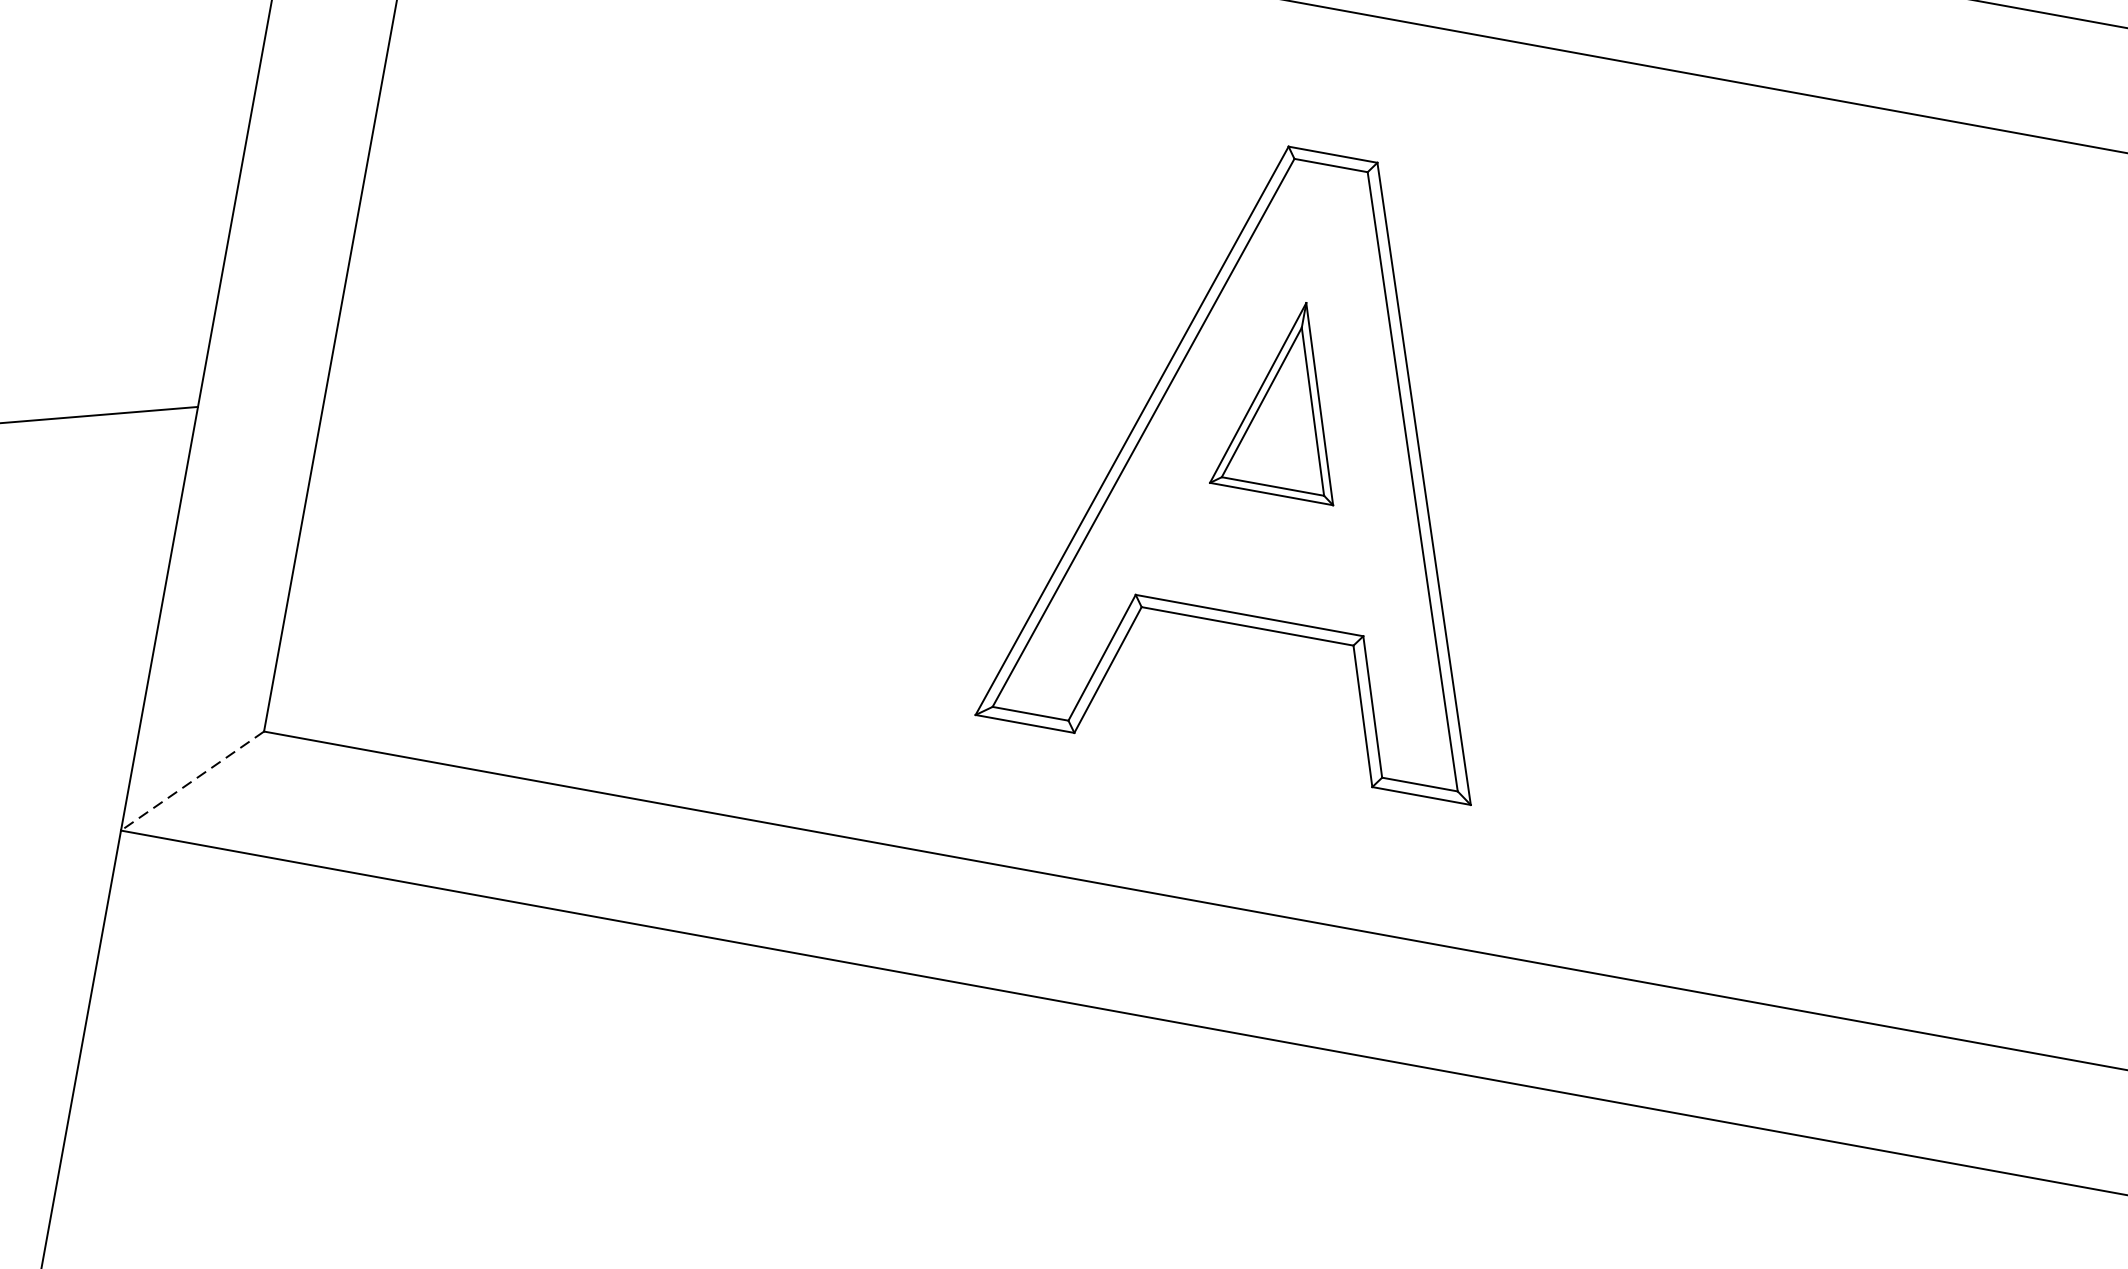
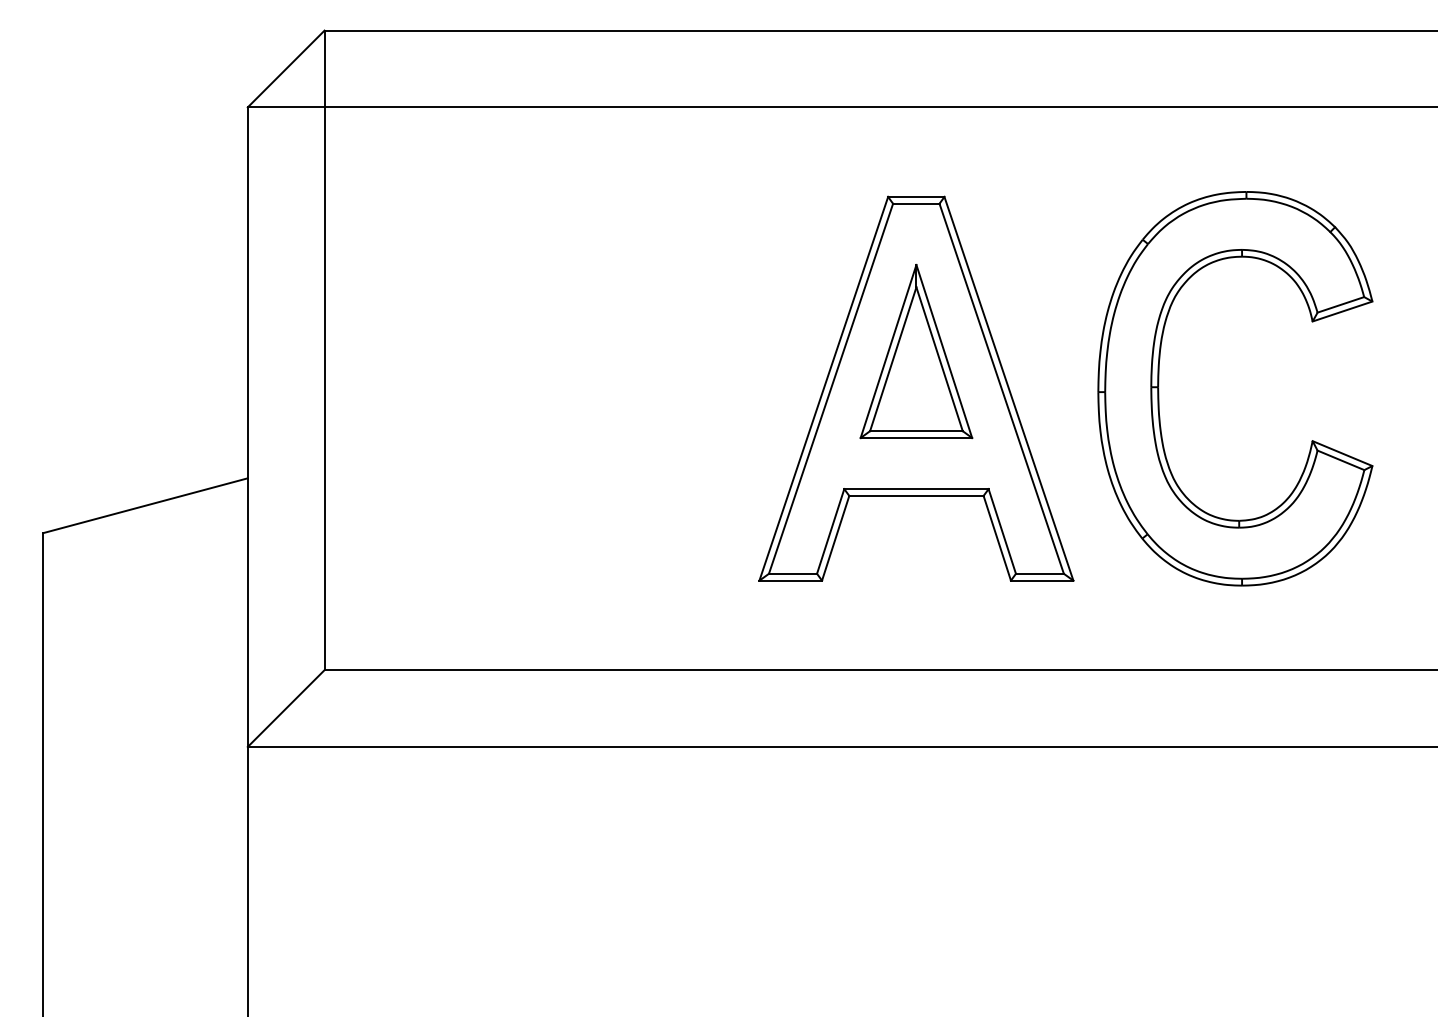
part: (1289, 398) -> (916, 351), size x1.43
part: (1661, 526) -> (1159, 388), added
line: (191, 780) -> (285, 708), dashed -> solid

